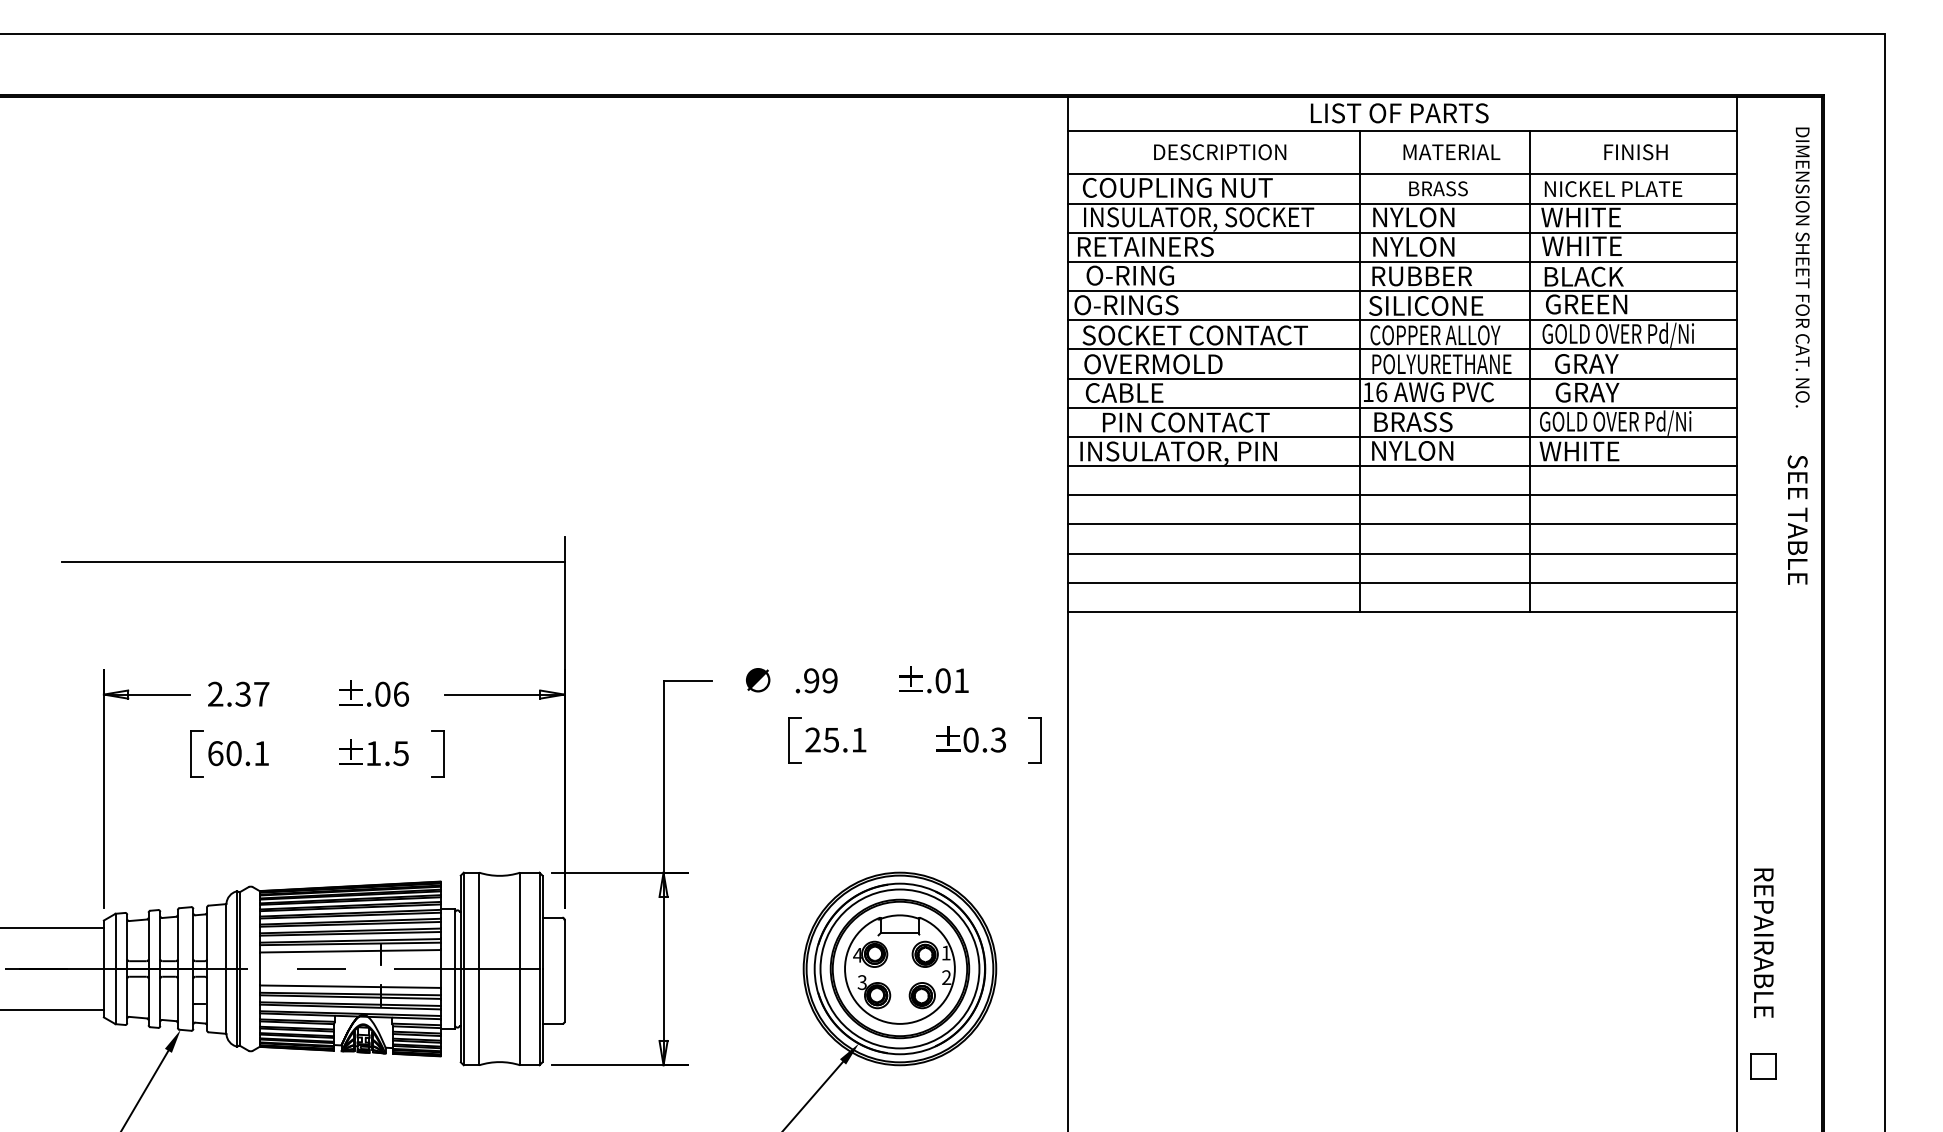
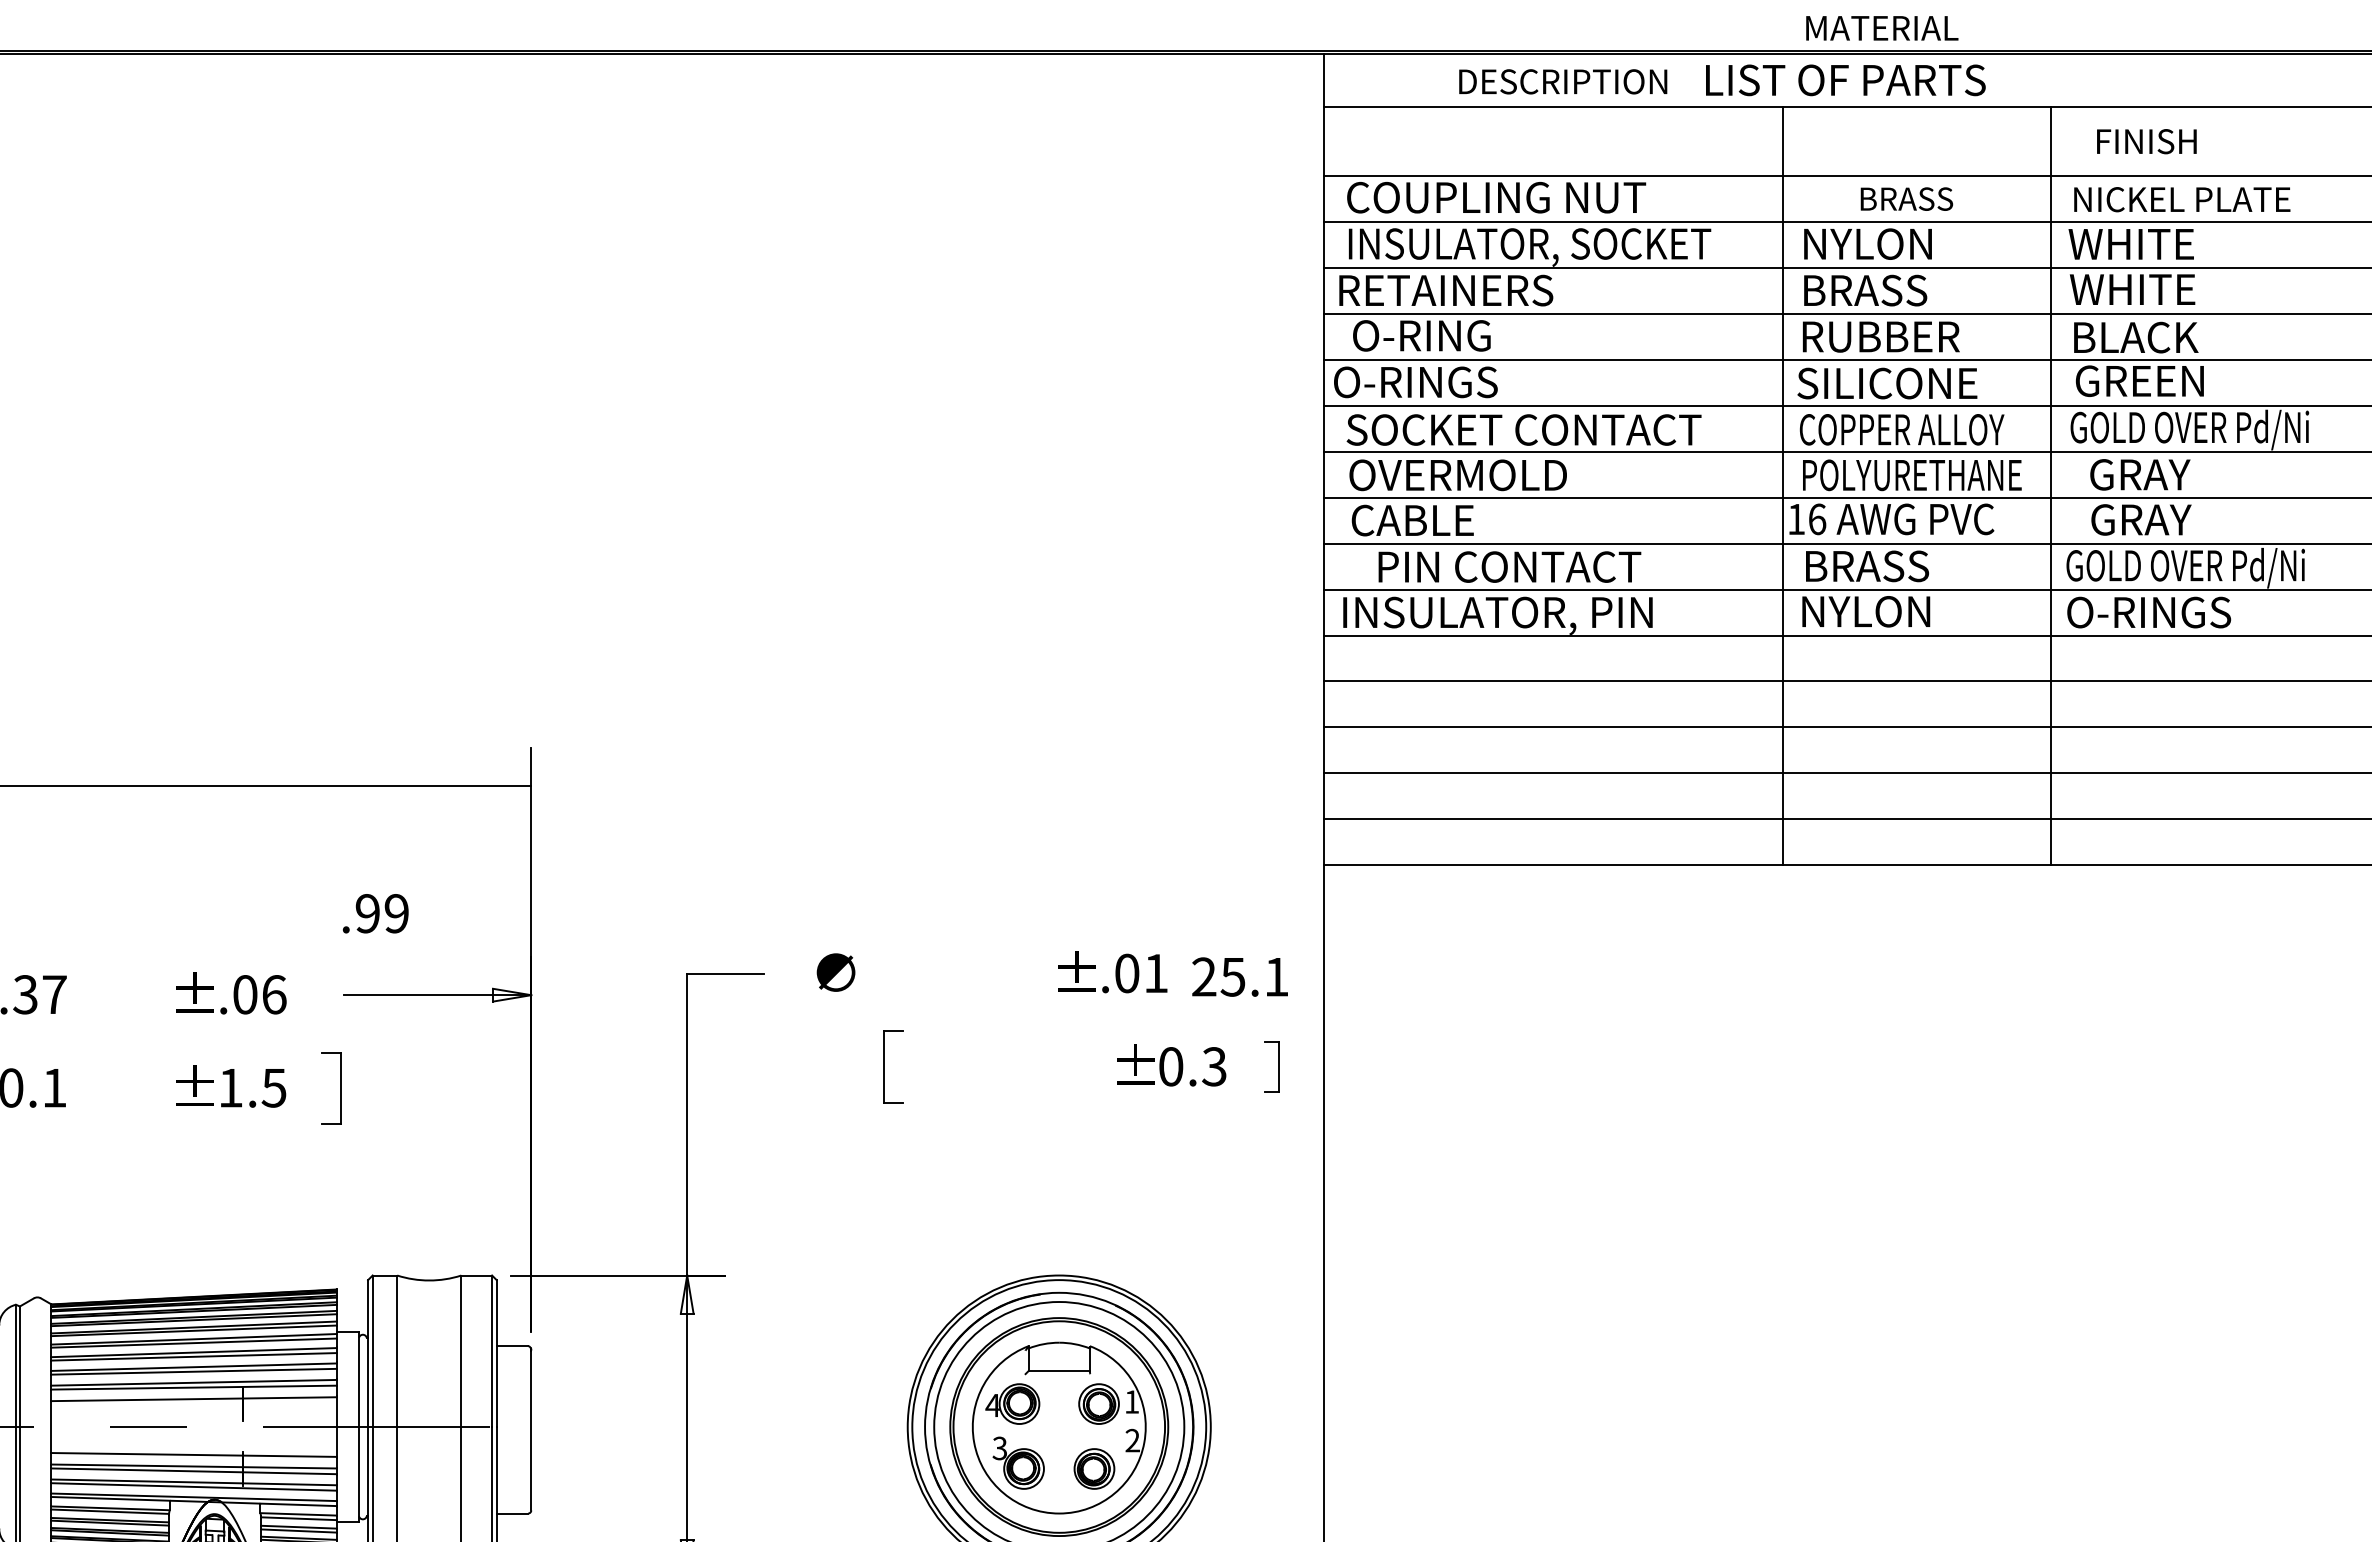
text: (1451, 151) -> (1881, 27), moved
text: (1220, 152) -> (1563, 82), moved
text: (1635, 152) -> (2146, 142), moved
text: (1414, 246) -> (1869, 289), NYLON -> BRASS
text: (1591, 451) -> (2147, 612), WHITE -> O-RINGS
text: (816, 680) -> (375, 913), moved
text: (835, 739) -> (1239, 976), moved
part: (1034, 740) -> (1271, 1067), size x0.7

